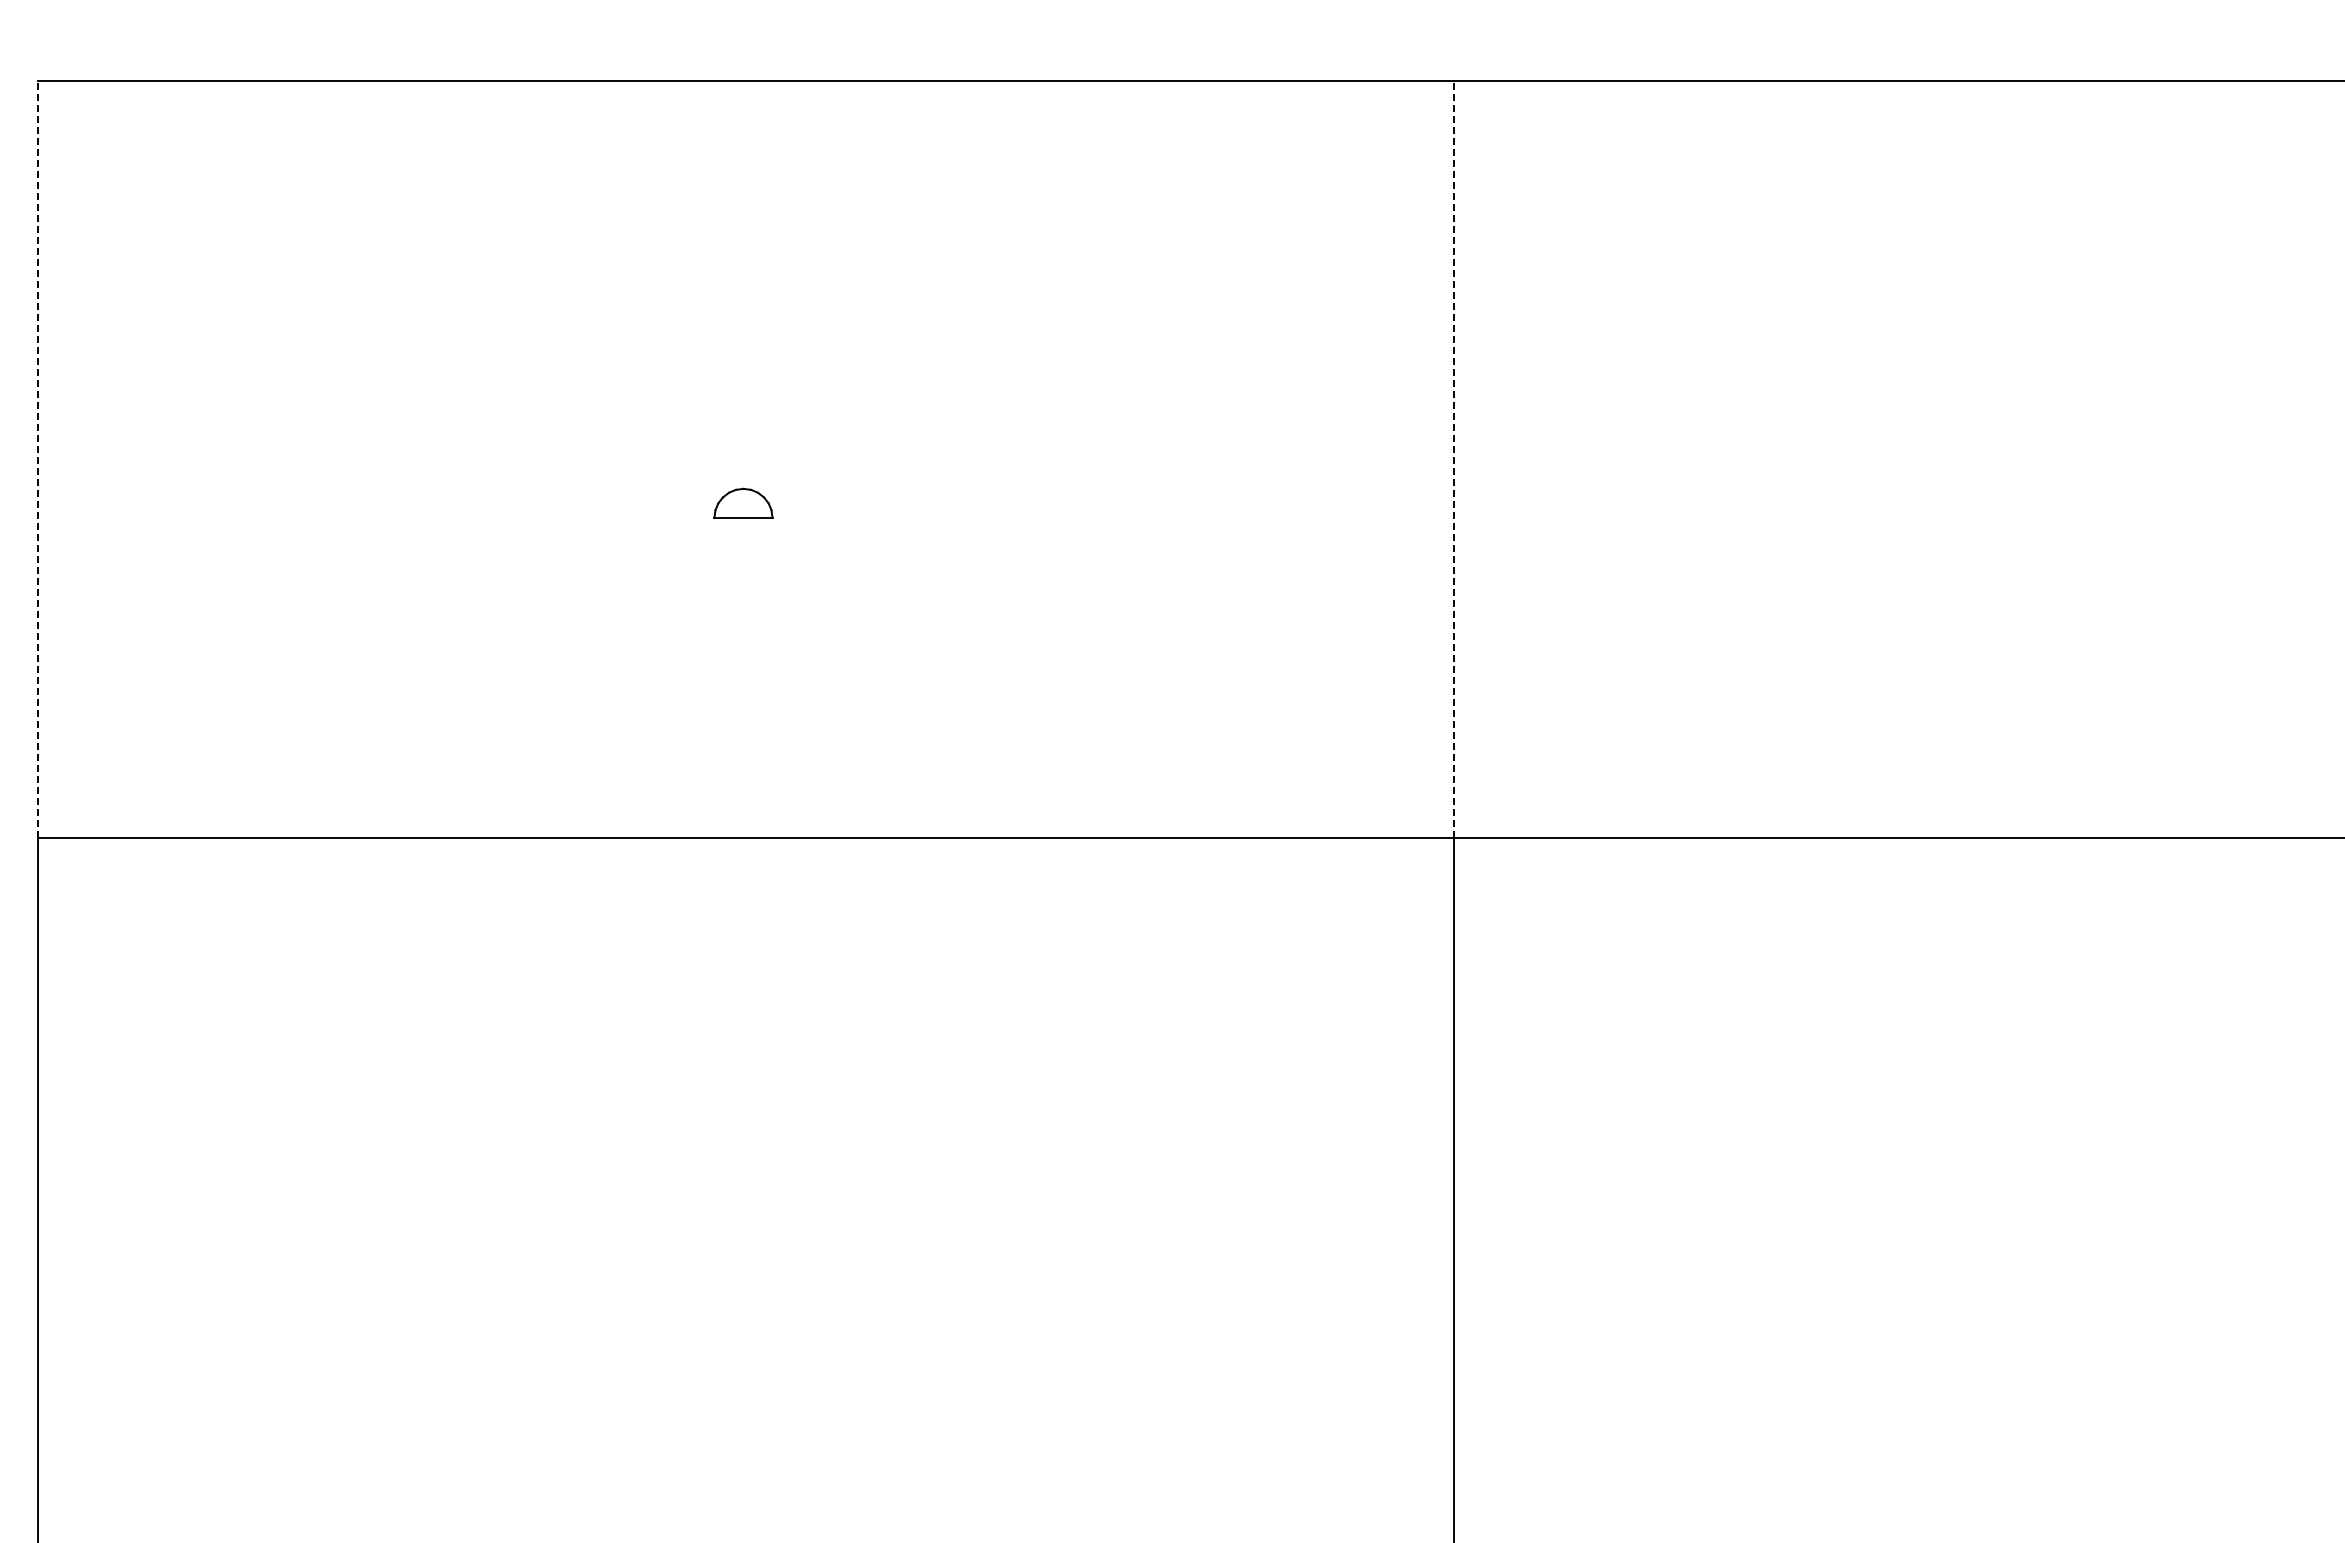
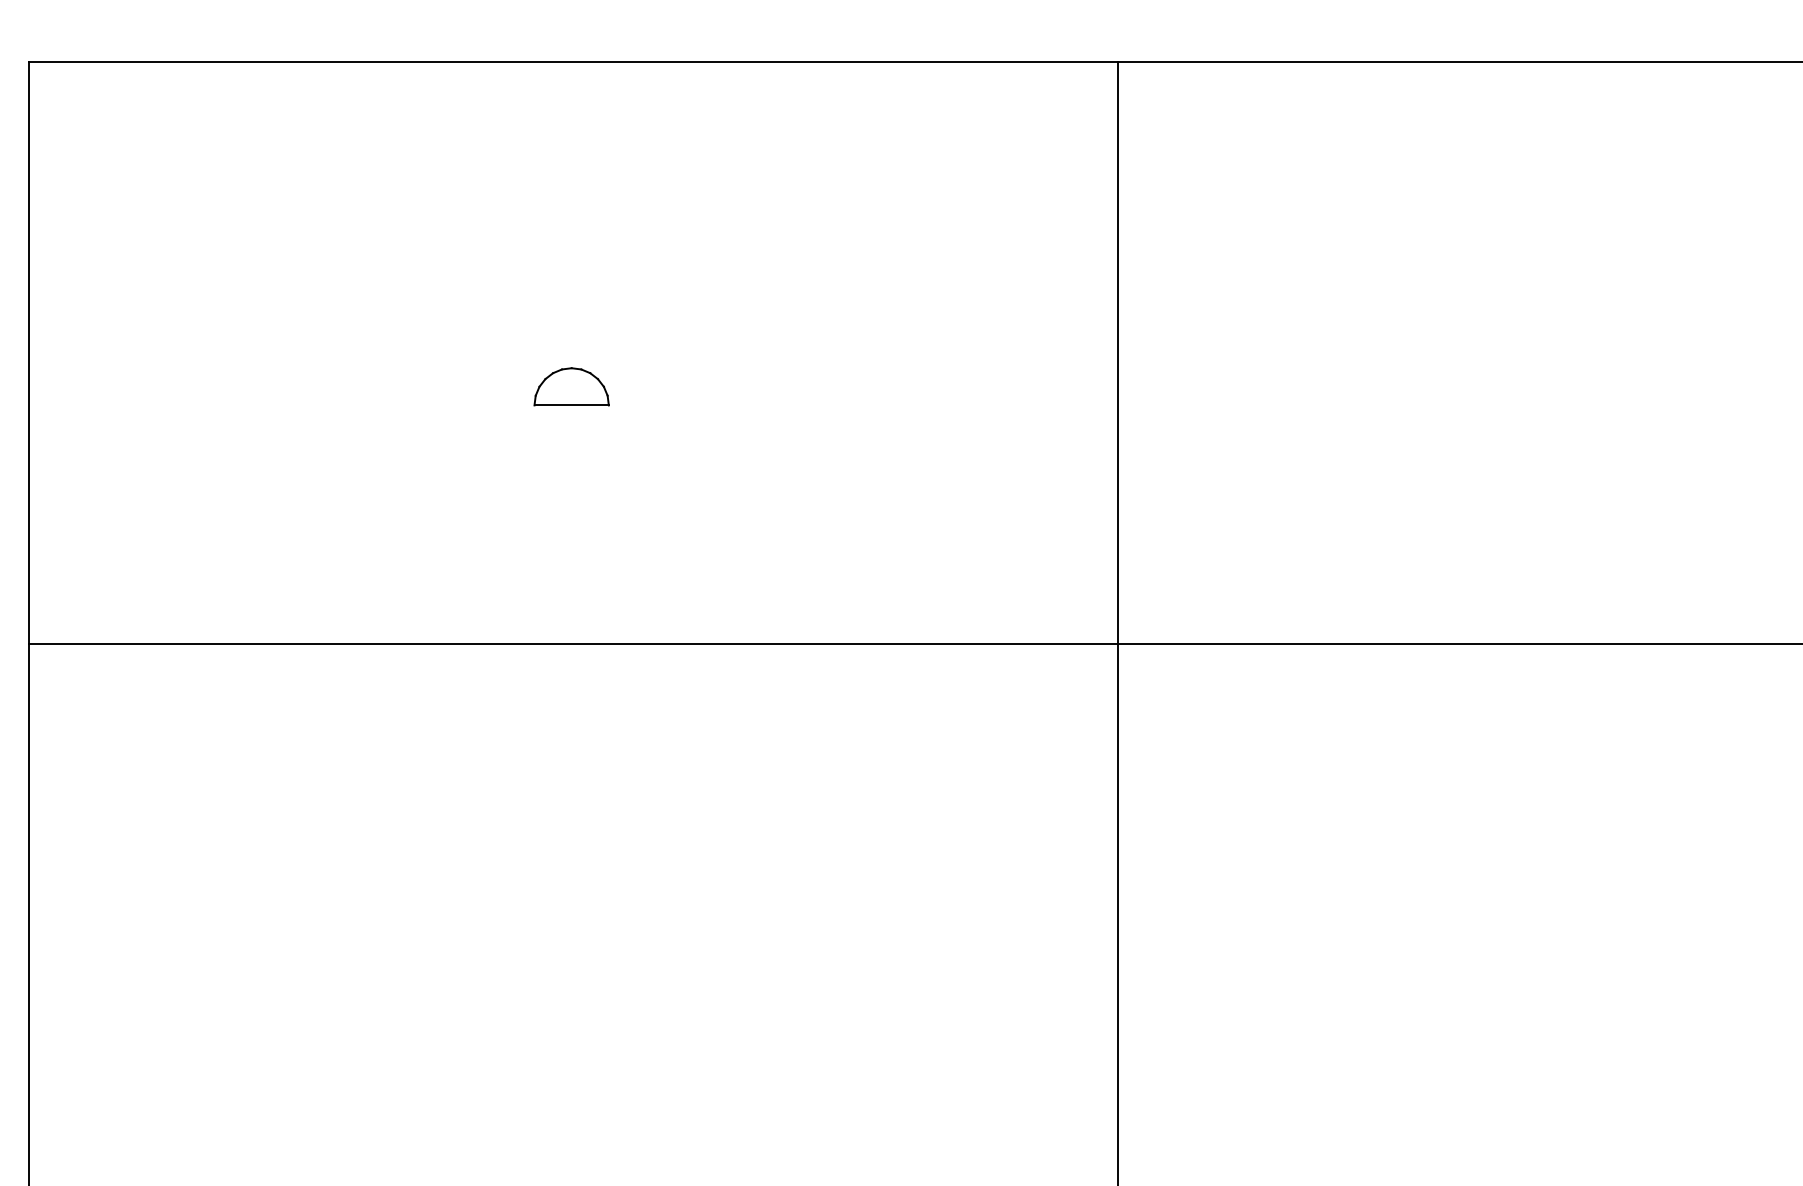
line: (38, 459) -> (29, 353), dashed -> solid
line: (1454, 459) -> (1118, 353), dashed -> solid
part: (743, 503) -> (571, 386), size x1.67

